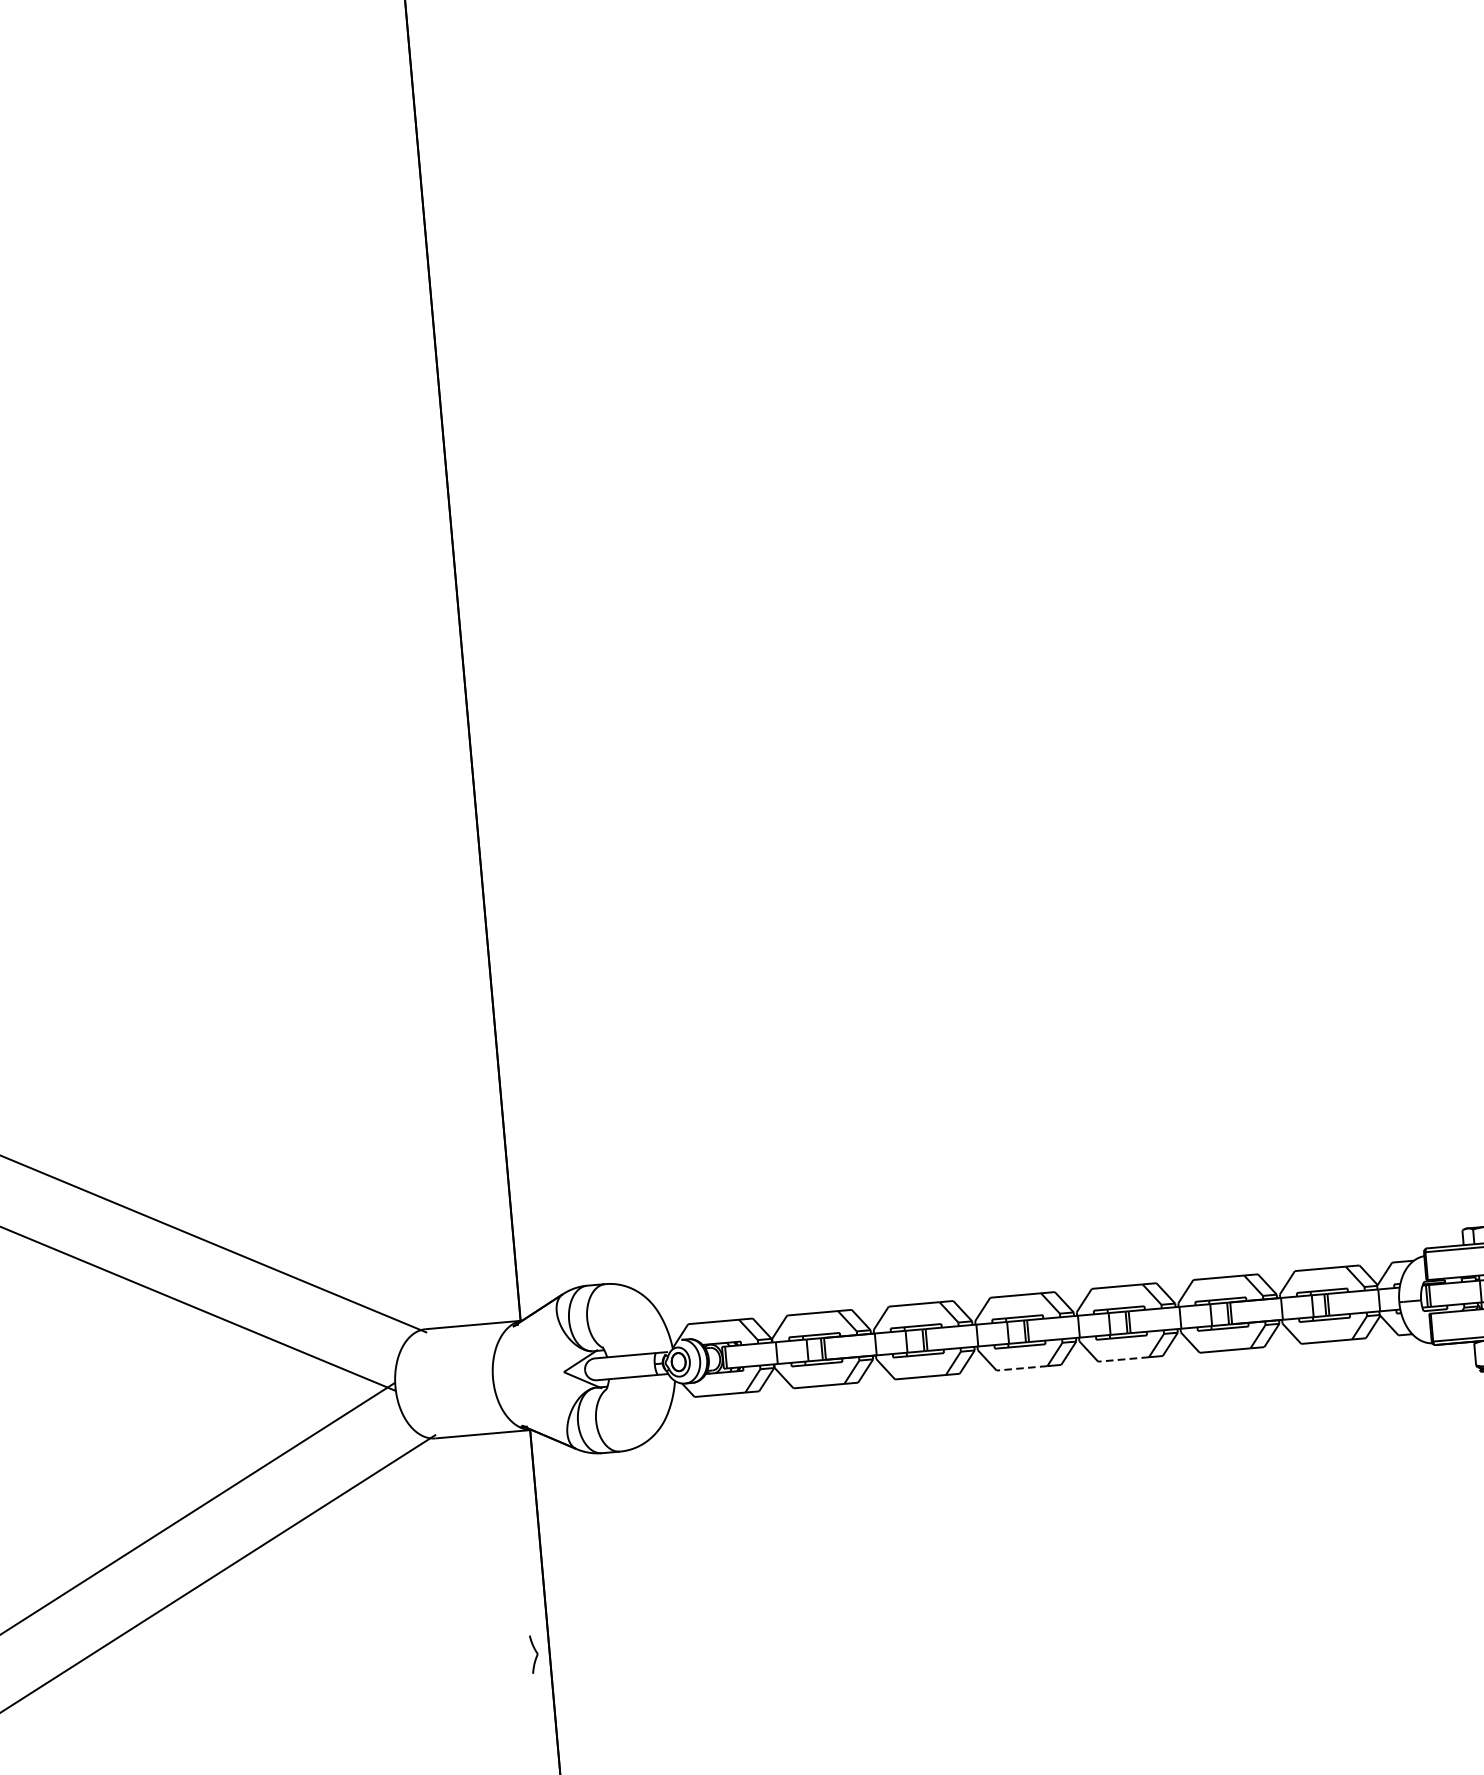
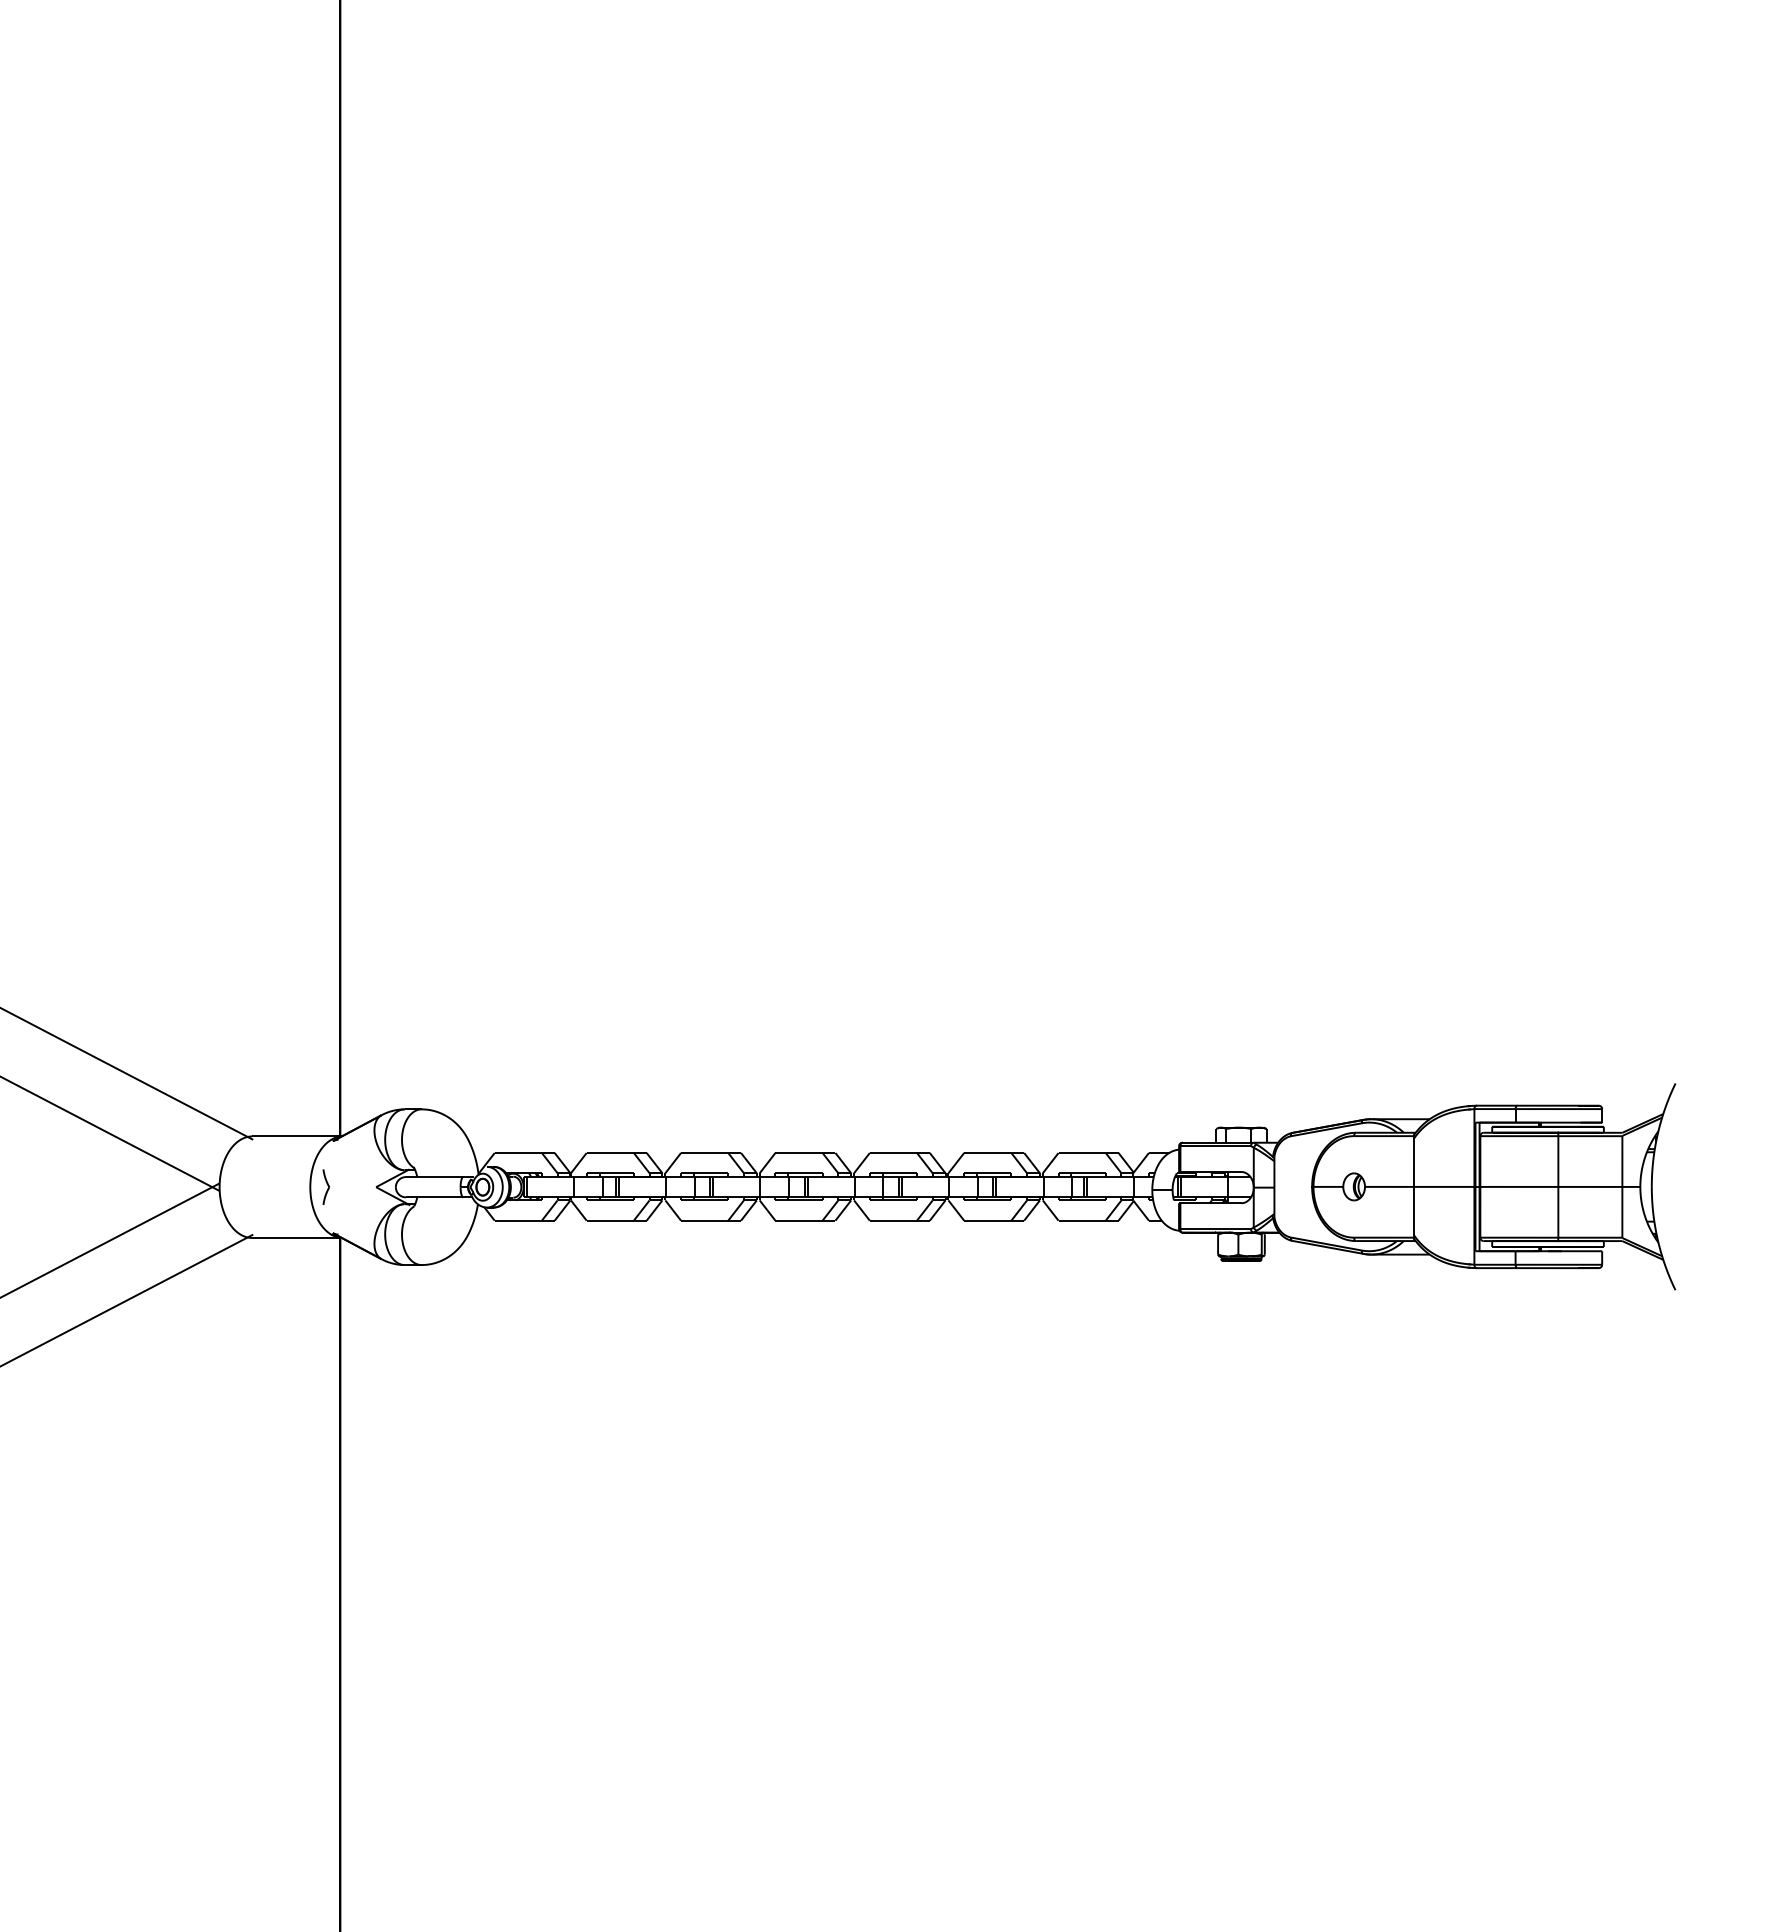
line: (1123, 1359) -> (893, 1220), dashed -> solid
line: (1022, 1368) -> (799, 1220), dashed -> solid
part: (533, 1653) -> (325, 1186), moved

